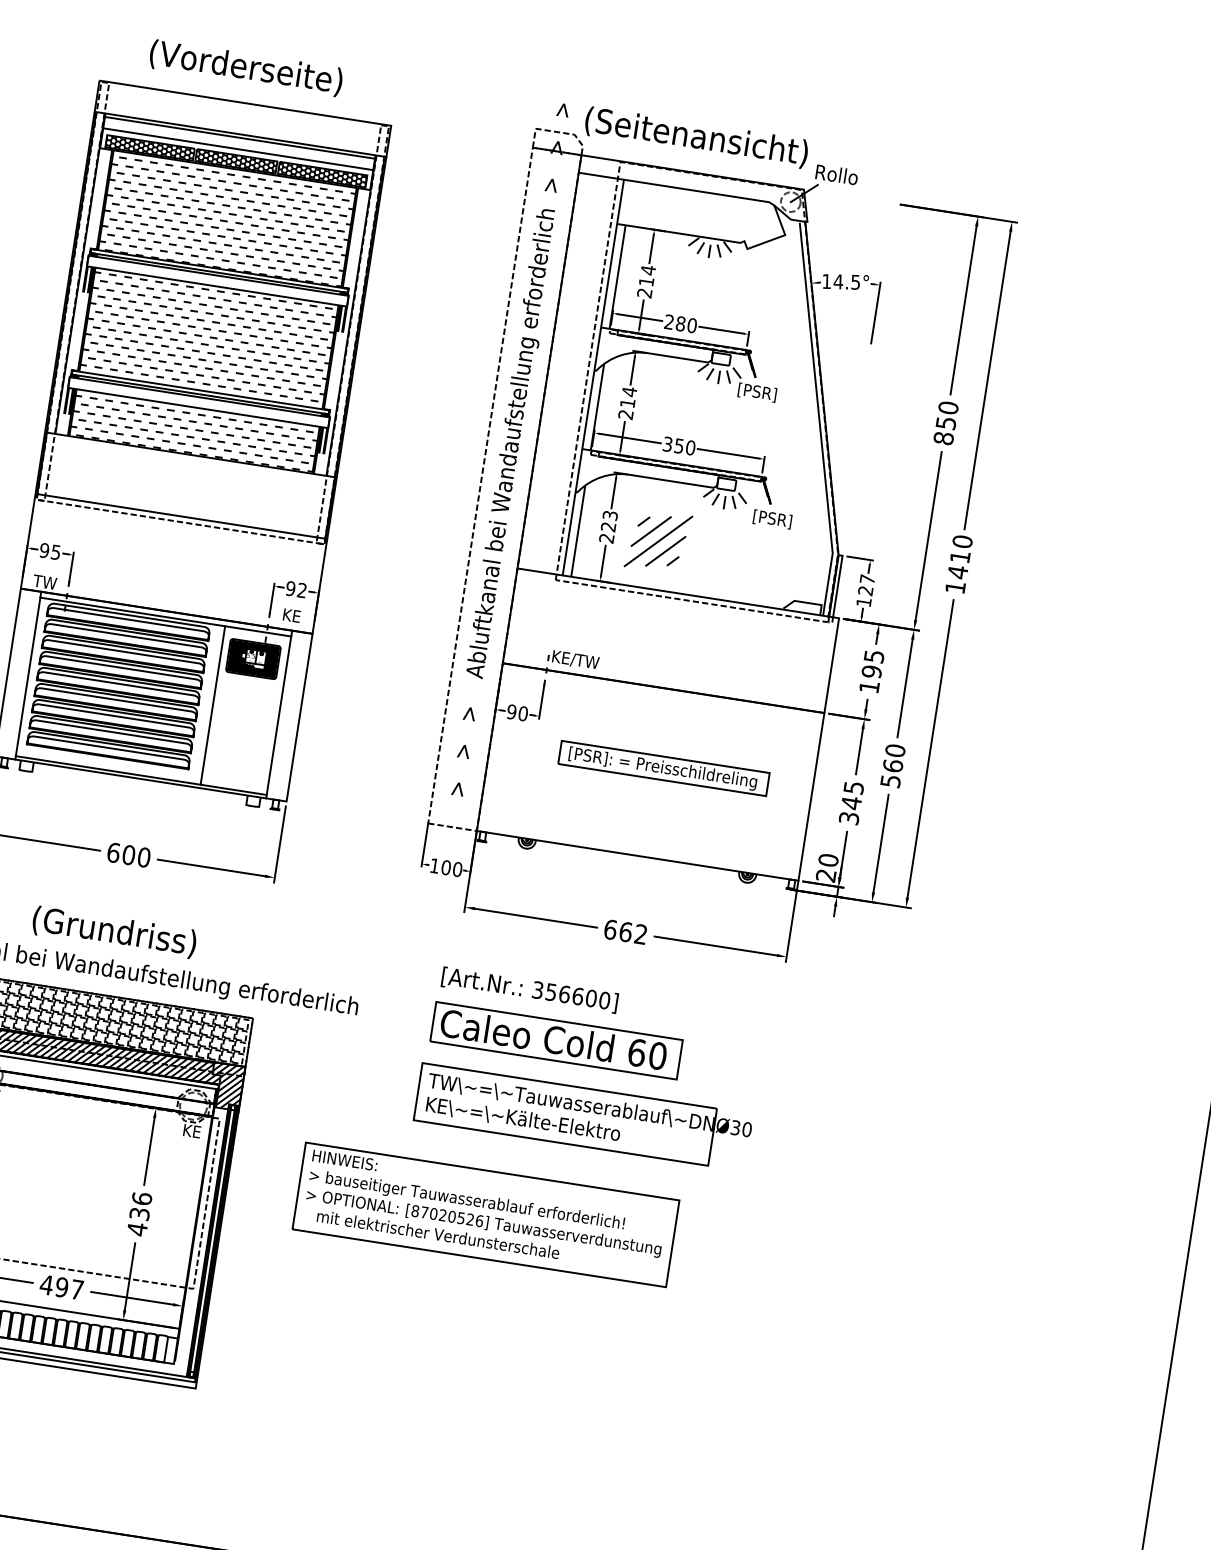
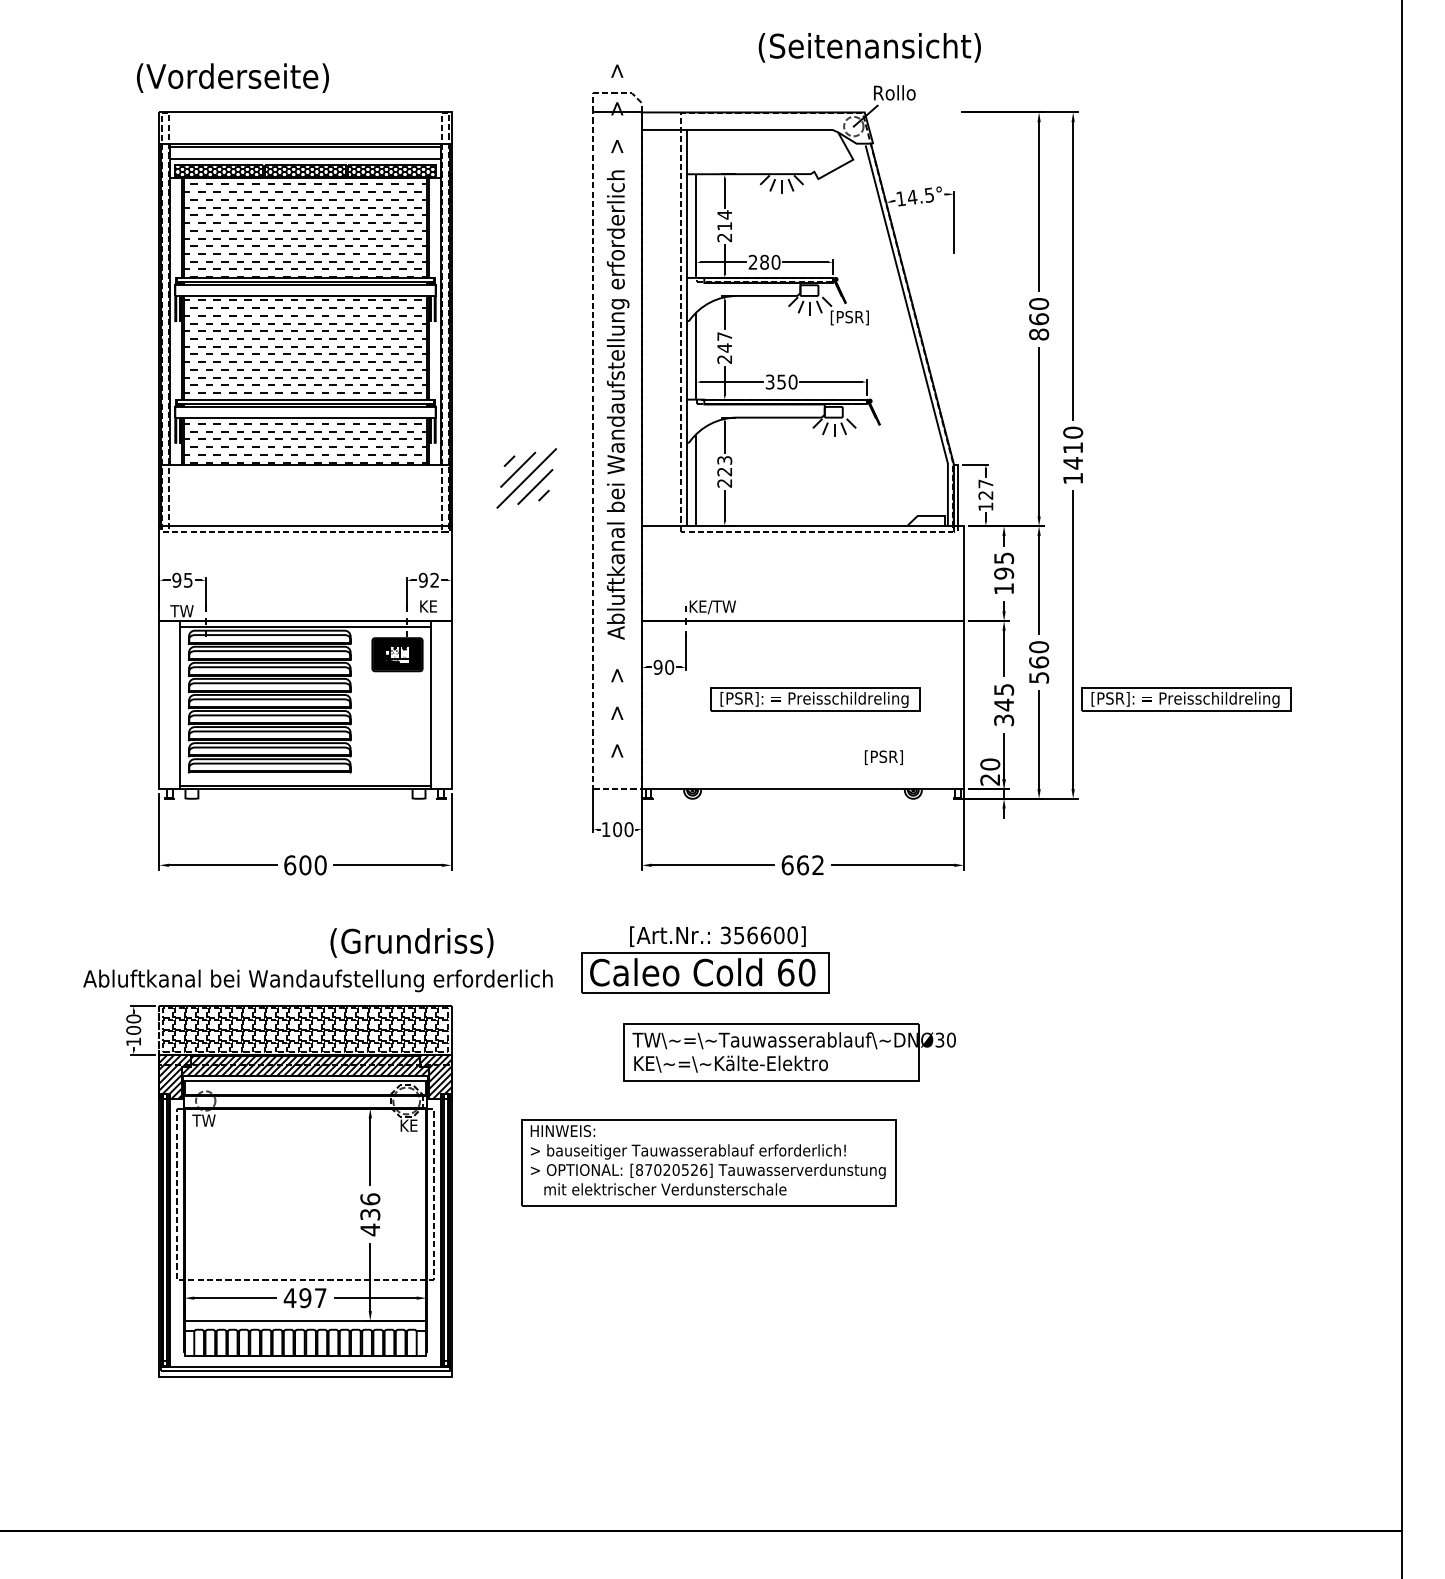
text: (245, 67) -> (232, 77), moved
text: (696, 137) -> (869, 47), moved
text: (628, 396) -> (724, 341), 214 -> 247
text: (946, 423) -> (1039, 319), 850 -> 860
text: (772, 519) -> (883, 757), moved
part: (658, 541) -> (526, 478), moved
line: (212, 704) -> (364, 705), removed
part: (1034, 825) -> (1186, 699), added
text: (114, 931) -> (411, 942), moved
part: (556, 1040) -> (705, 972), moved

